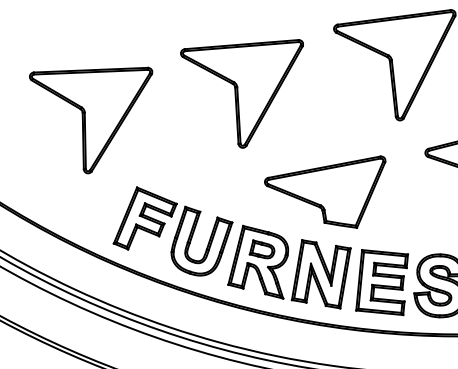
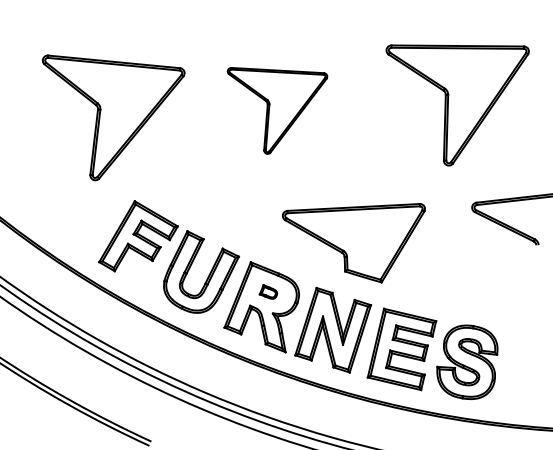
part: (248, 93) -> (277, 110), size x0.7
part: (96, 117) -> (113, 117), moved
part: (261, 248) -> (268, 291), size x0.6

